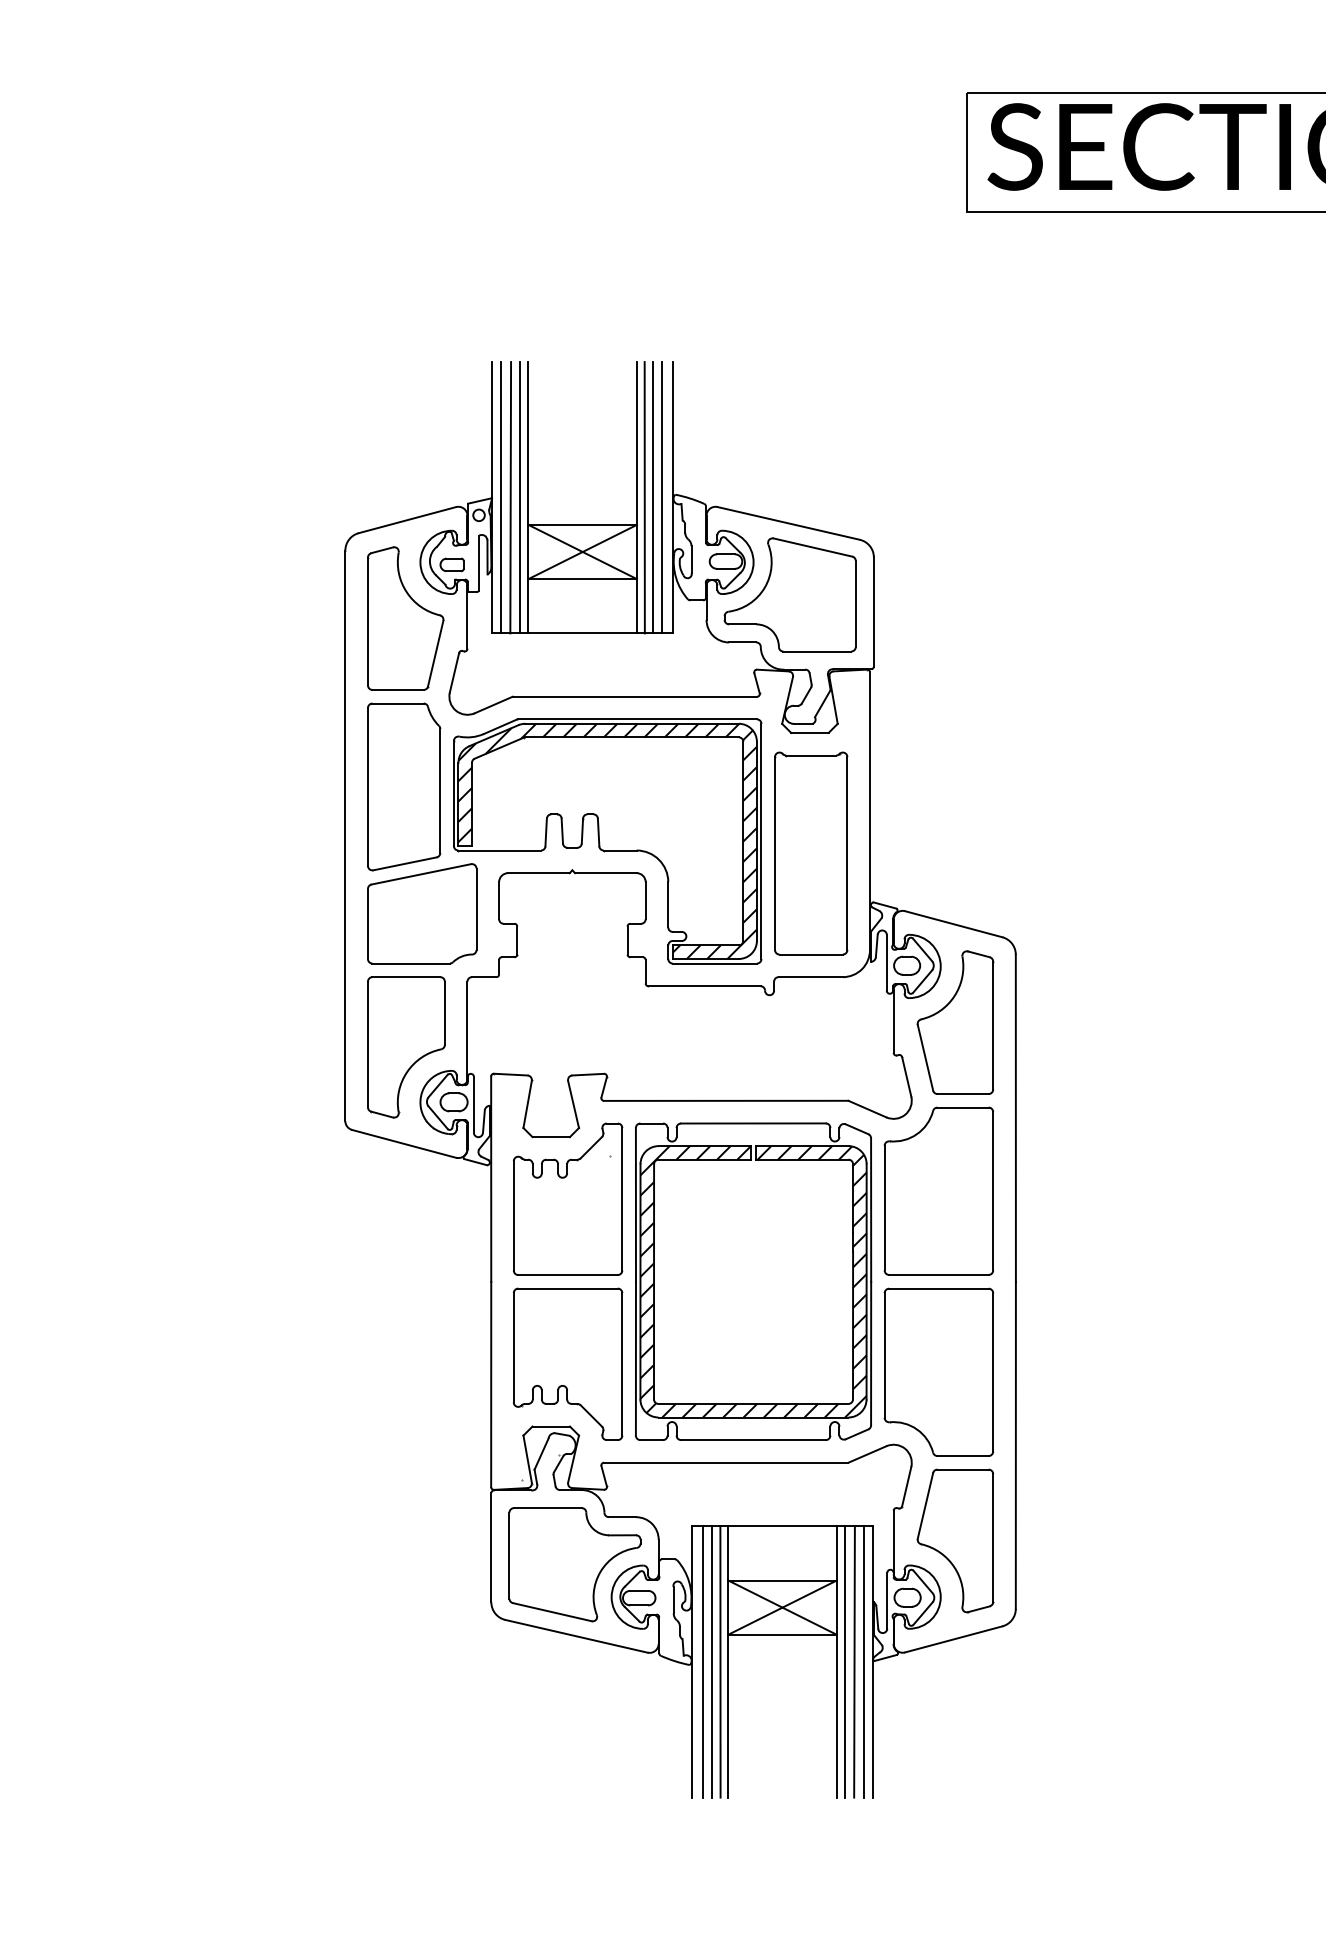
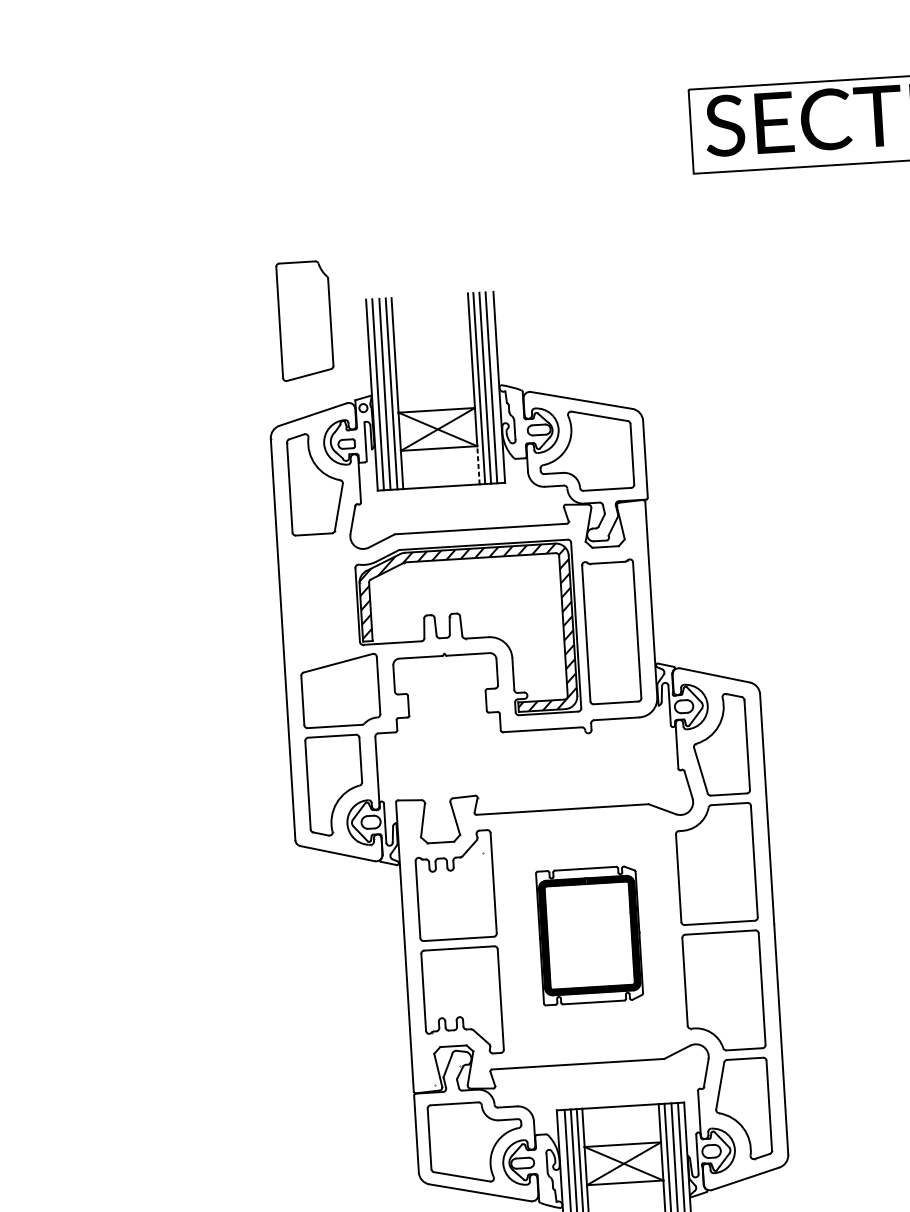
line: (636, 605) -> (478, 464), solid -> dashed
part: (404, 786) -> (305, 320), moved
part: (753, 1281) -> (589, 935), size x0.6

